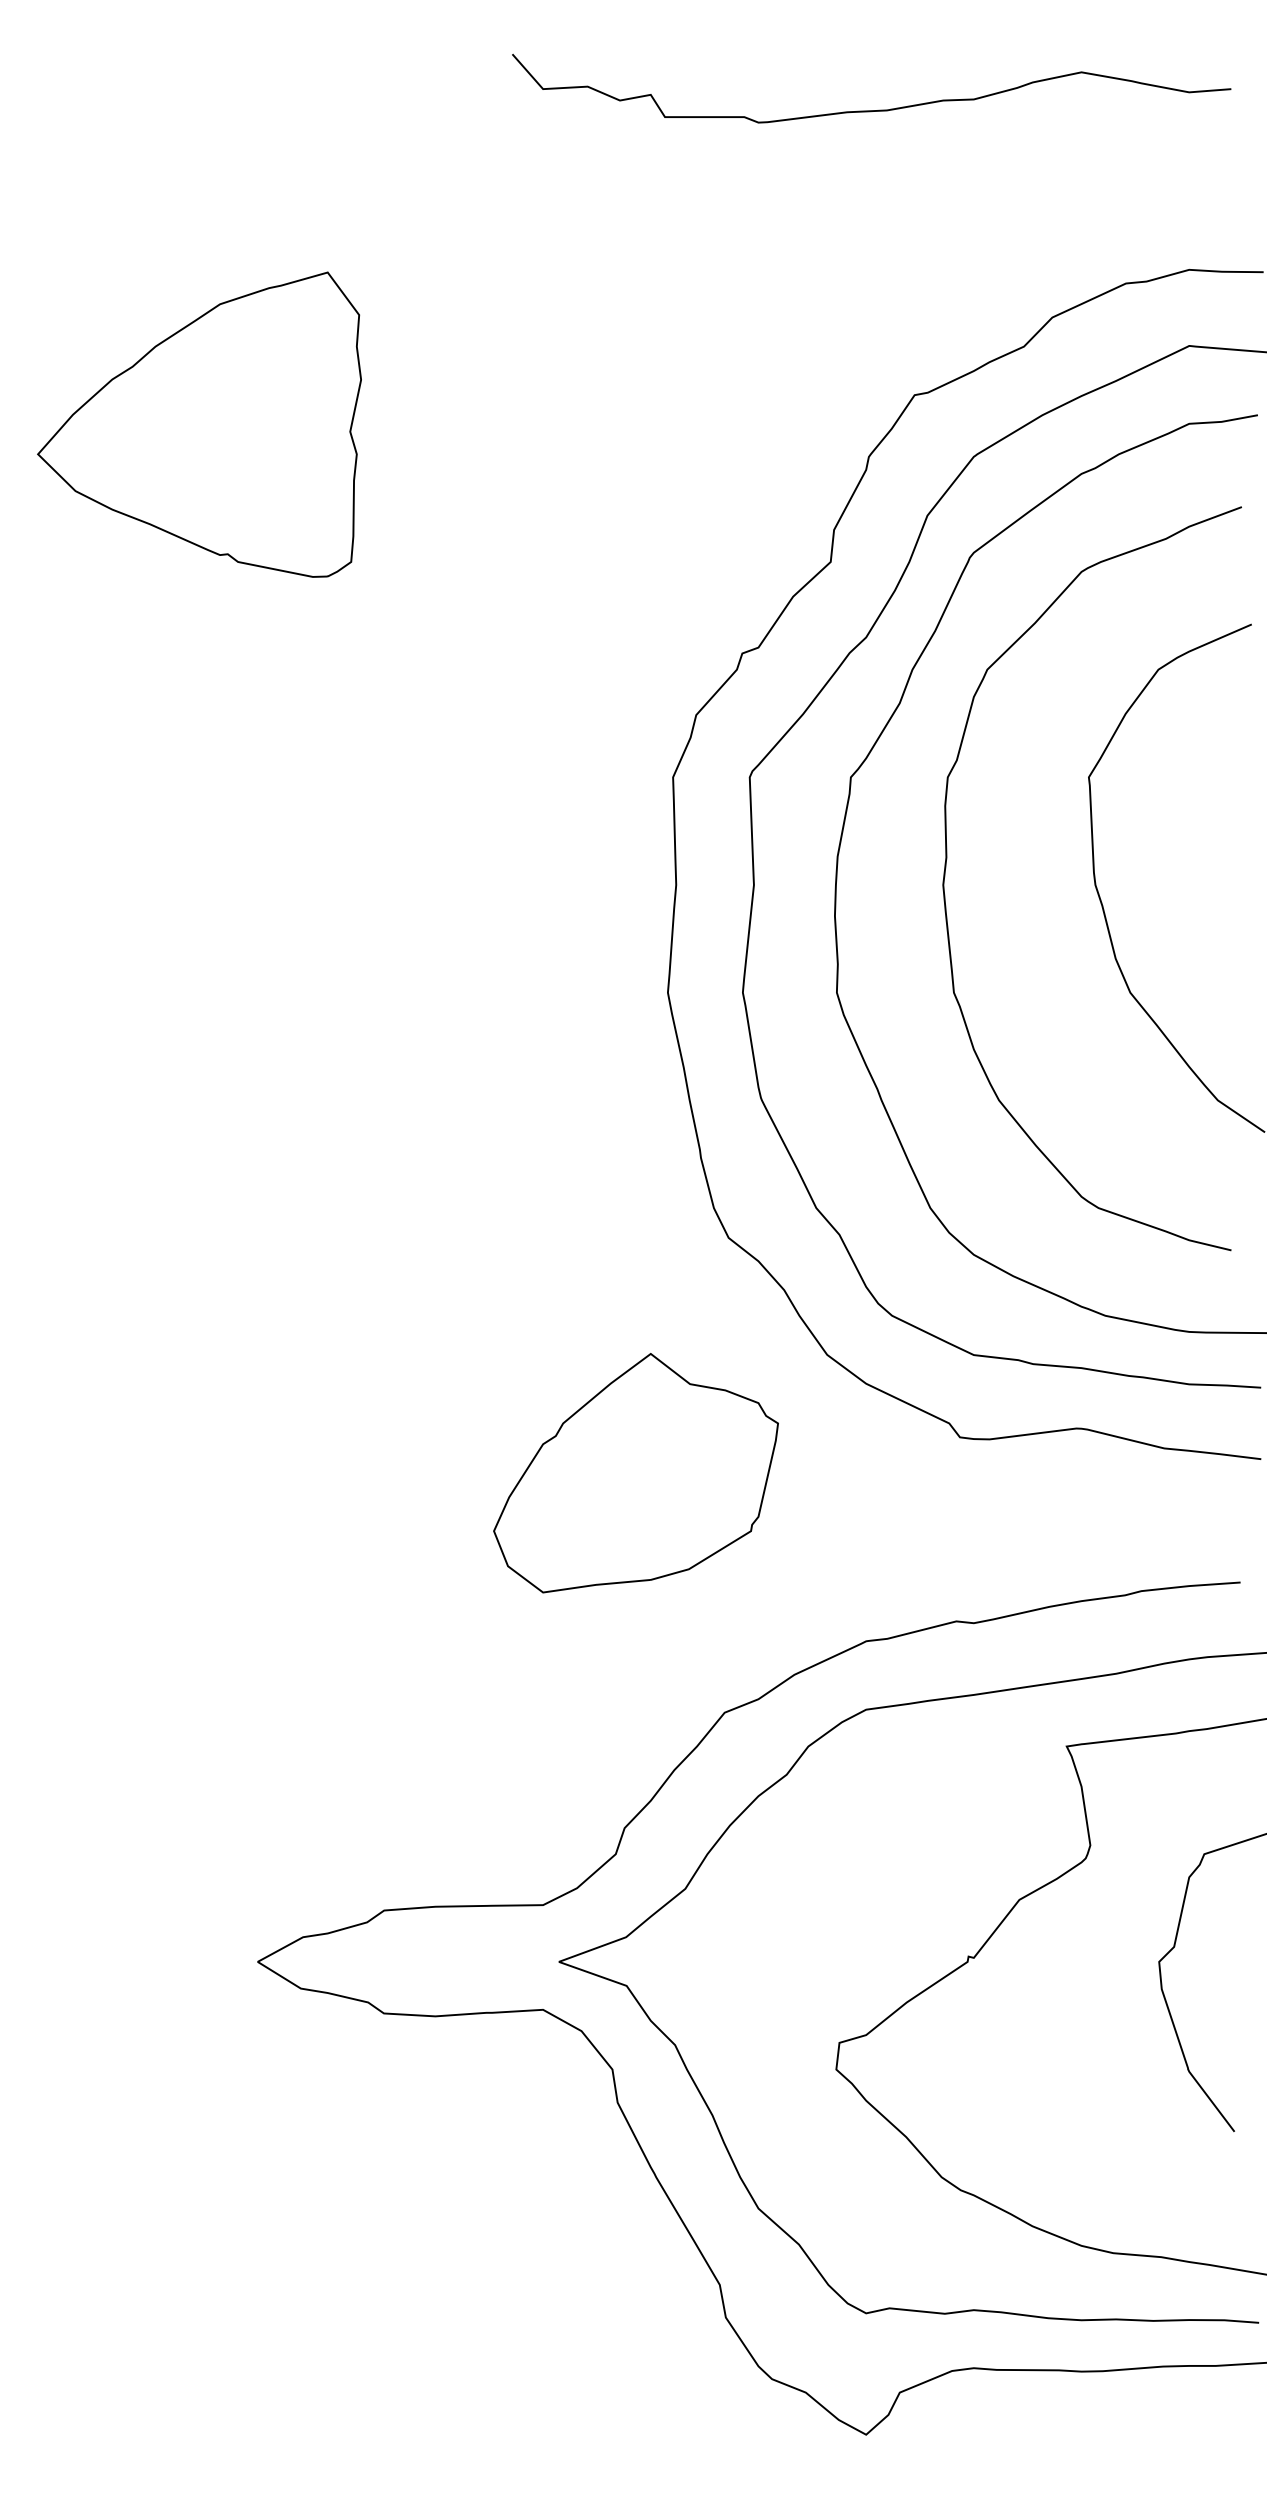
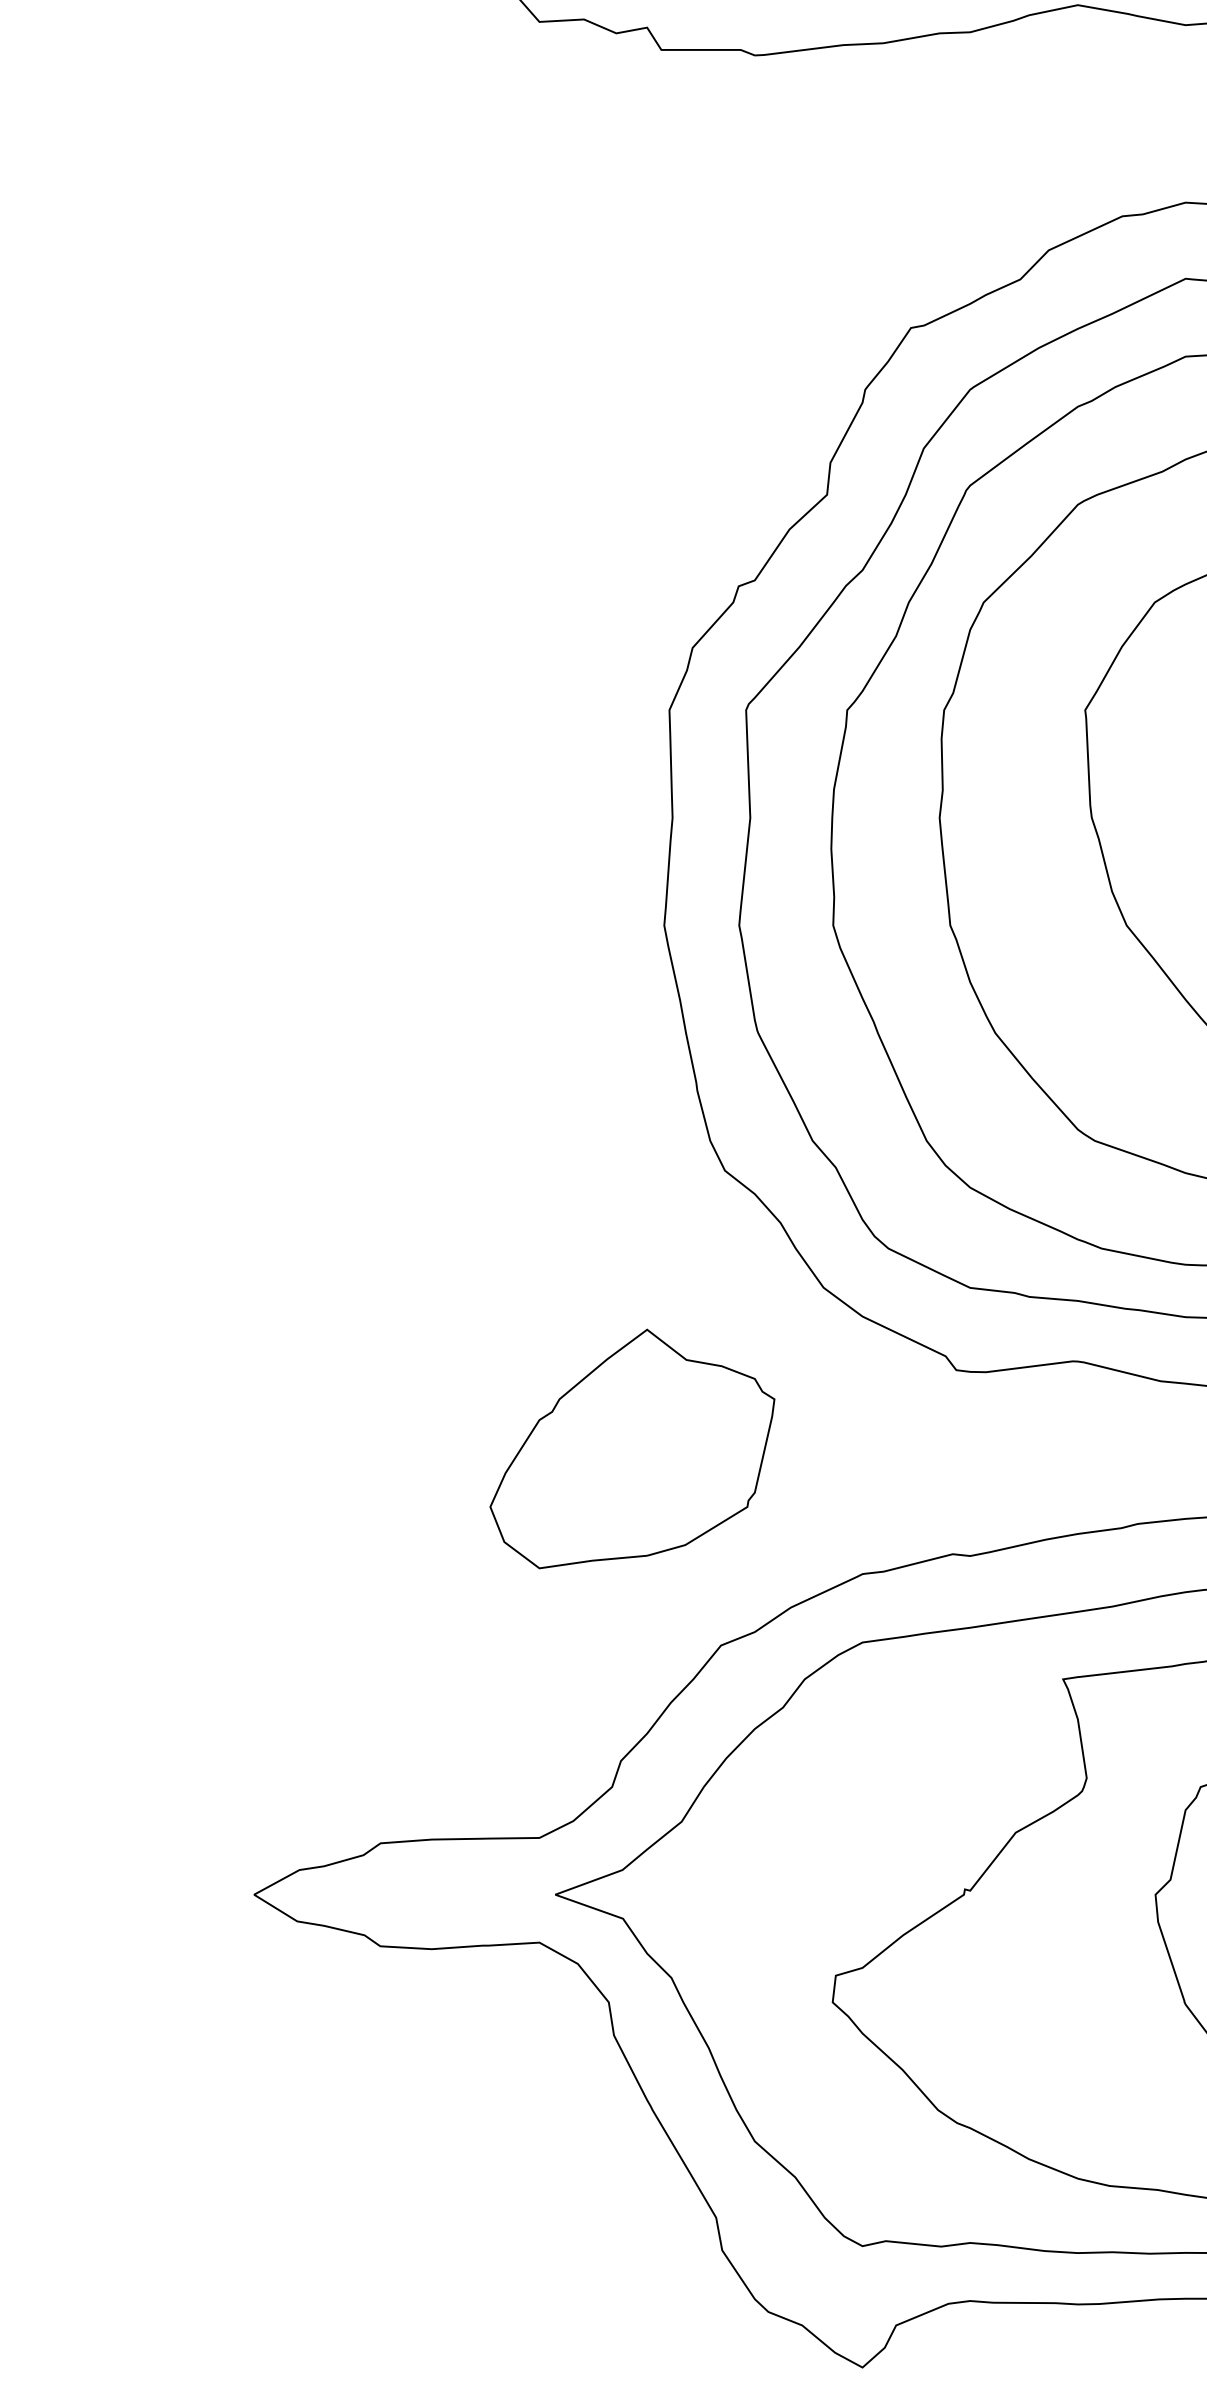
part: (199, 424) -> (195, 357), removed
part: (635, 1473) -> (631, 1449), moved

